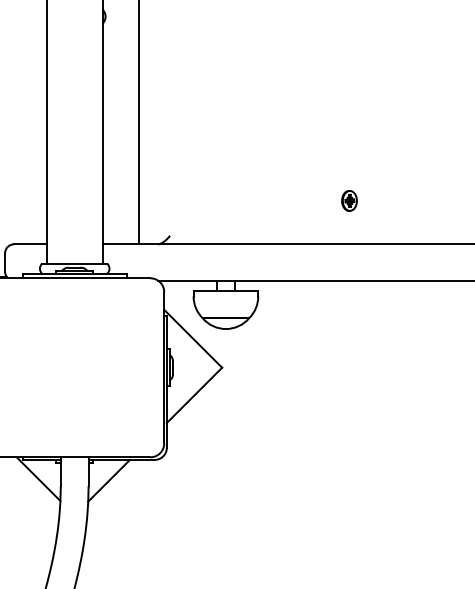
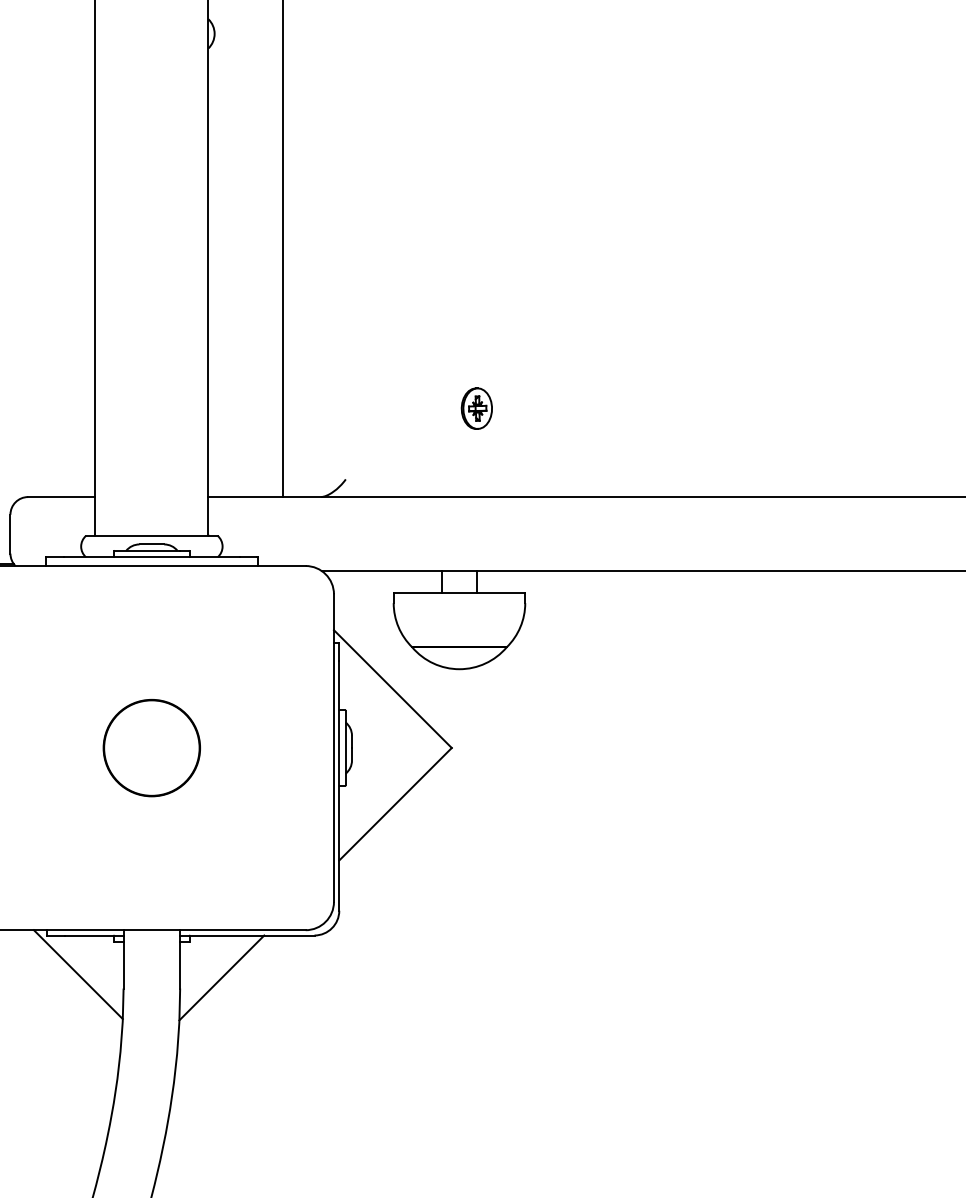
part: (349, 200) -> (476, 407), moved
circle: (74, 367) -> (151, 747), added

